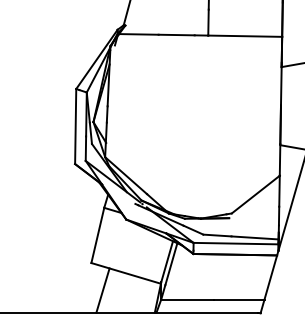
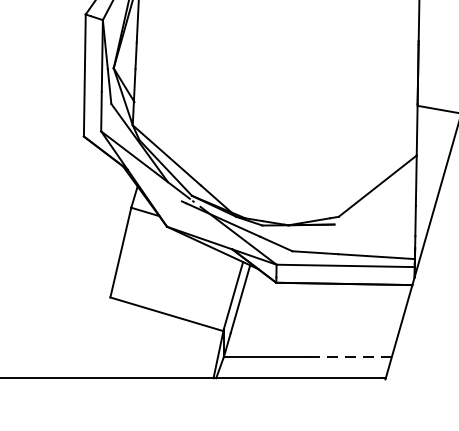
line: (102, 290) -> (128, 342), removed
line: (238, 299) -> (349, 356), solid -> dashed

